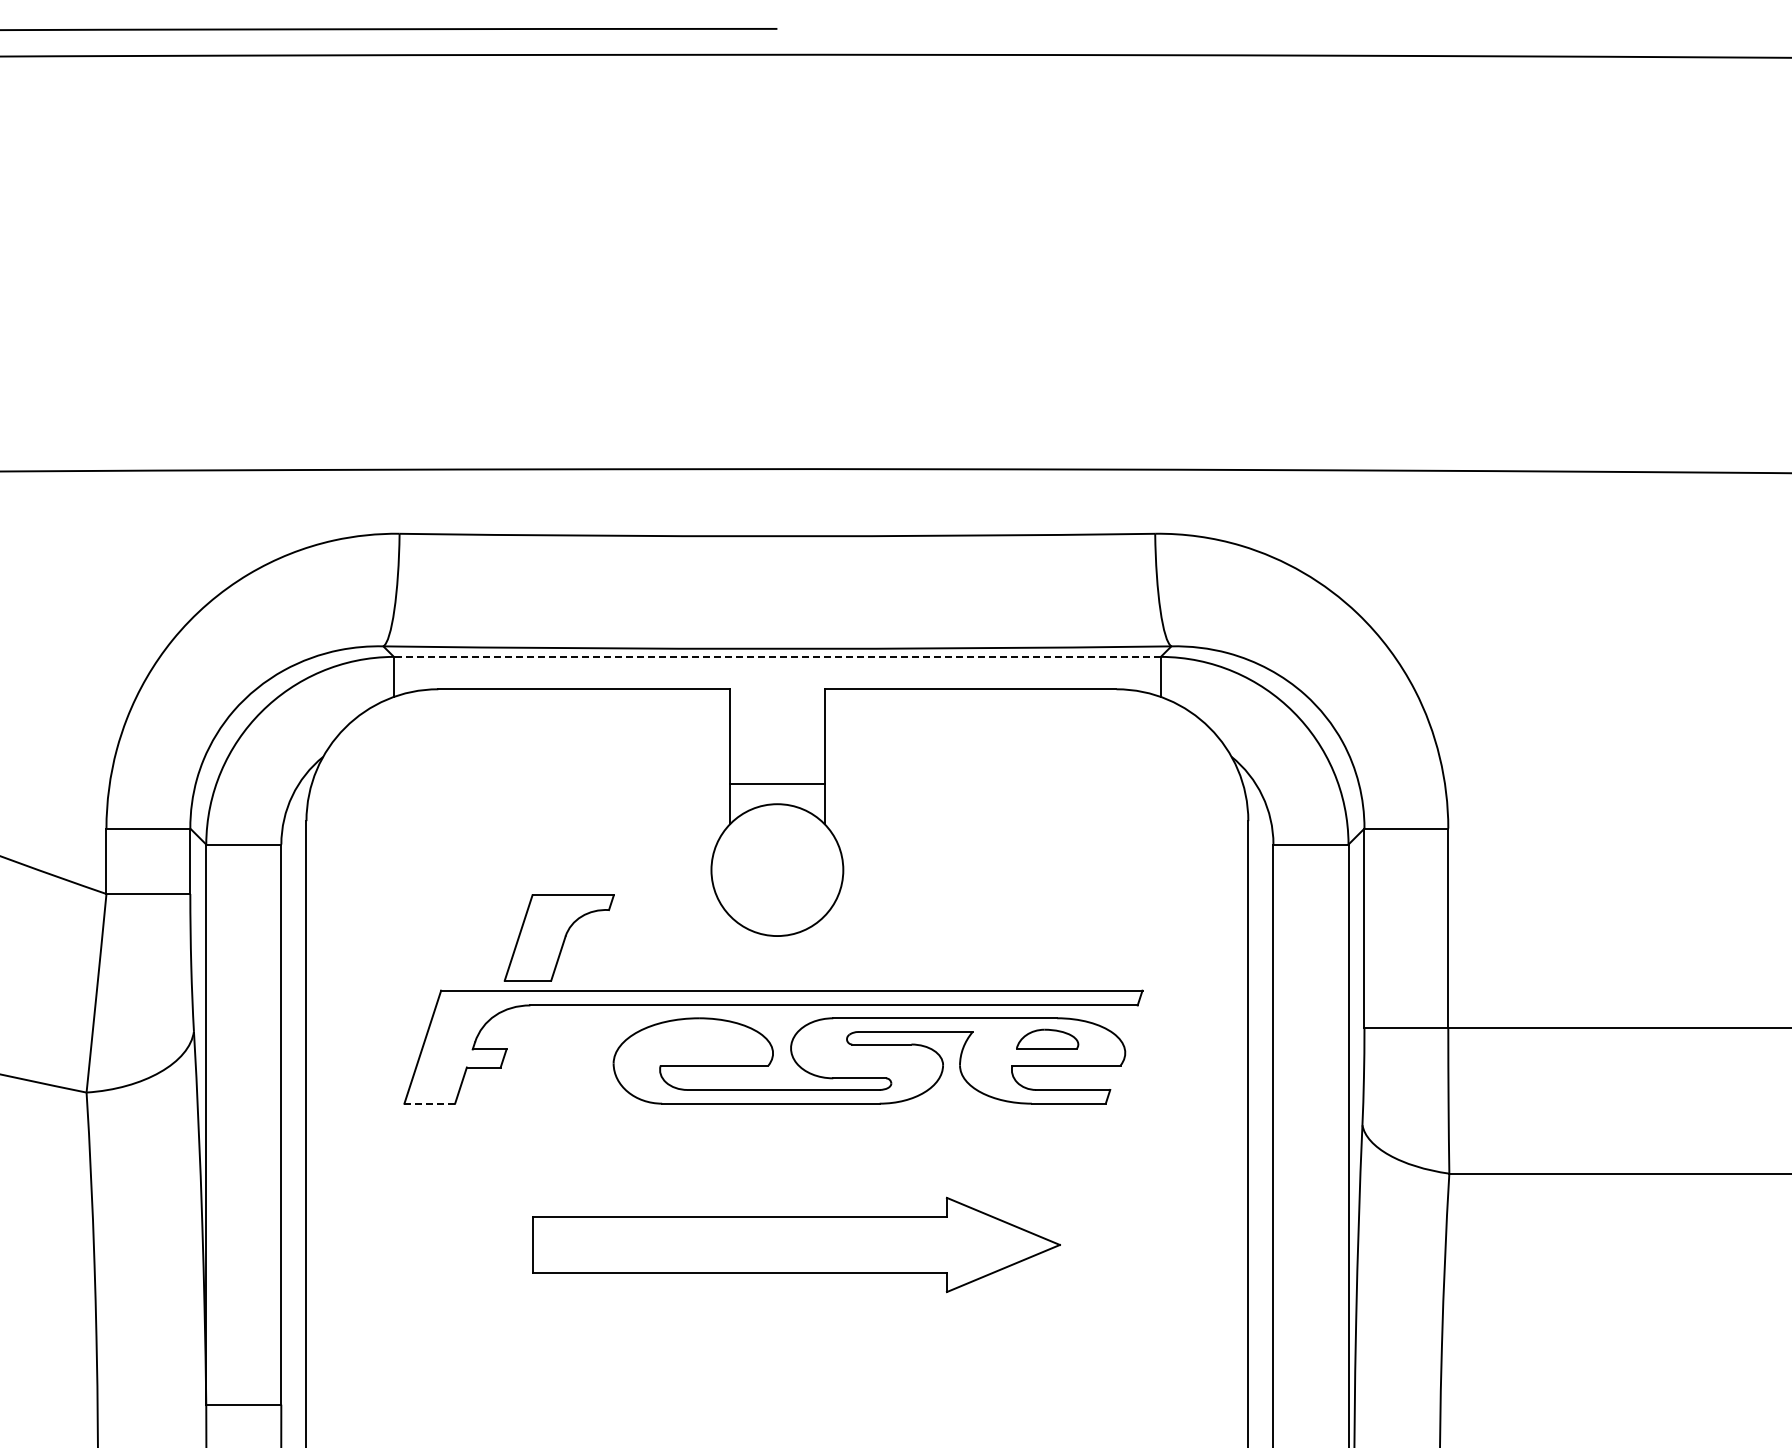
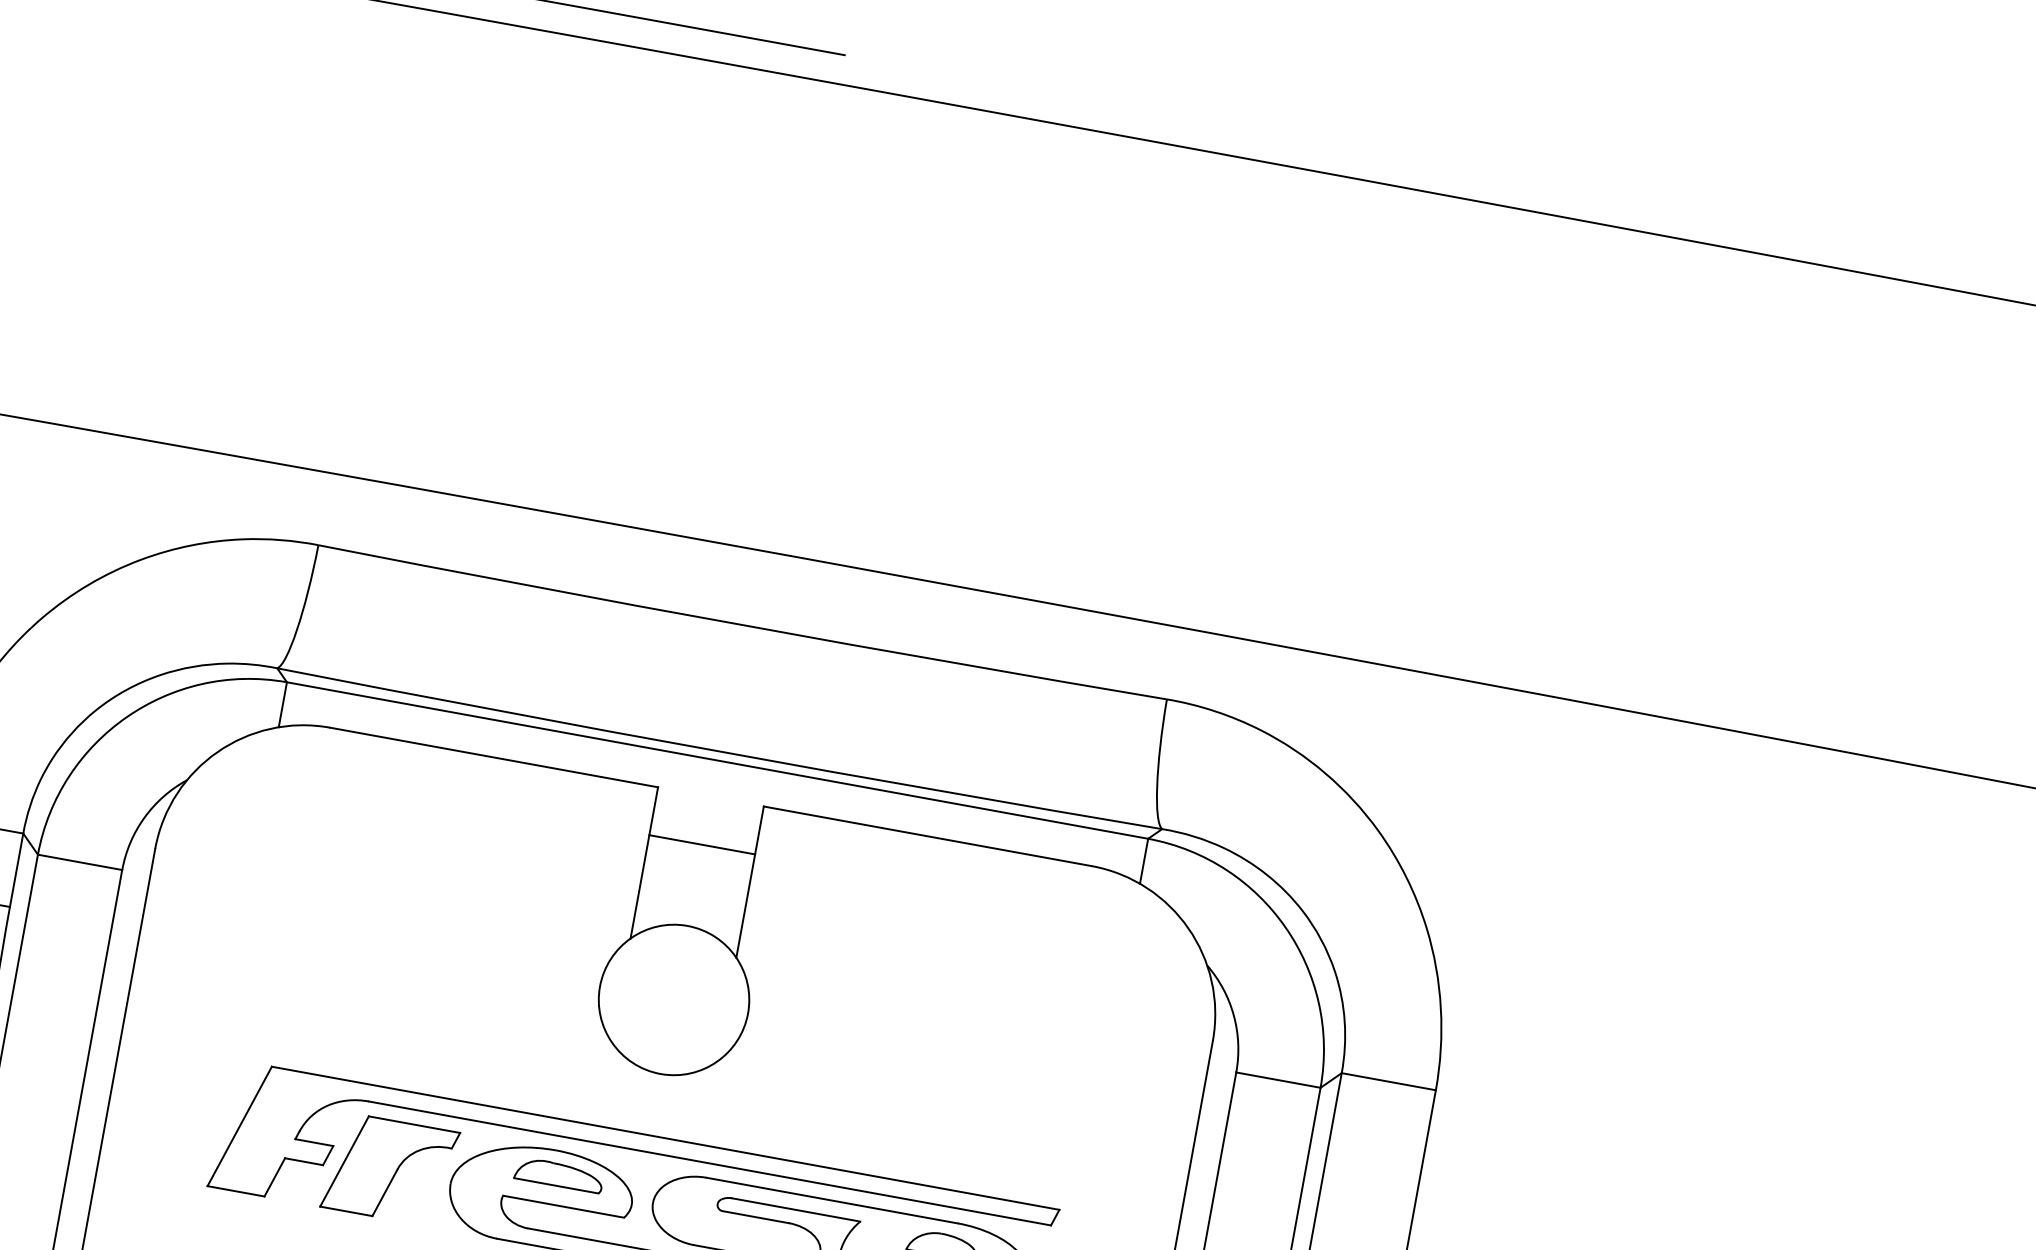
line: (776, 656) -> (716, 759), dashed -> solid
line: (777, 783) -> (702, 844), moved
part: (558, 937) -> (389, 1169), moved
part: (705, 1038) -> (558, 1174), added
line: (429, 1103) -> (235, 1191), dashed -> solid

